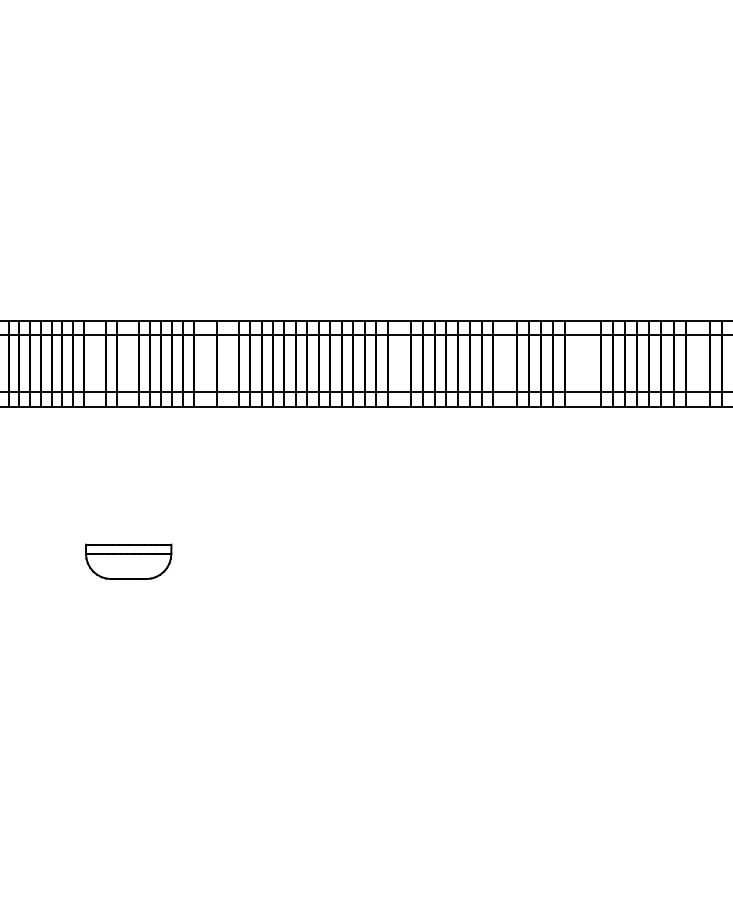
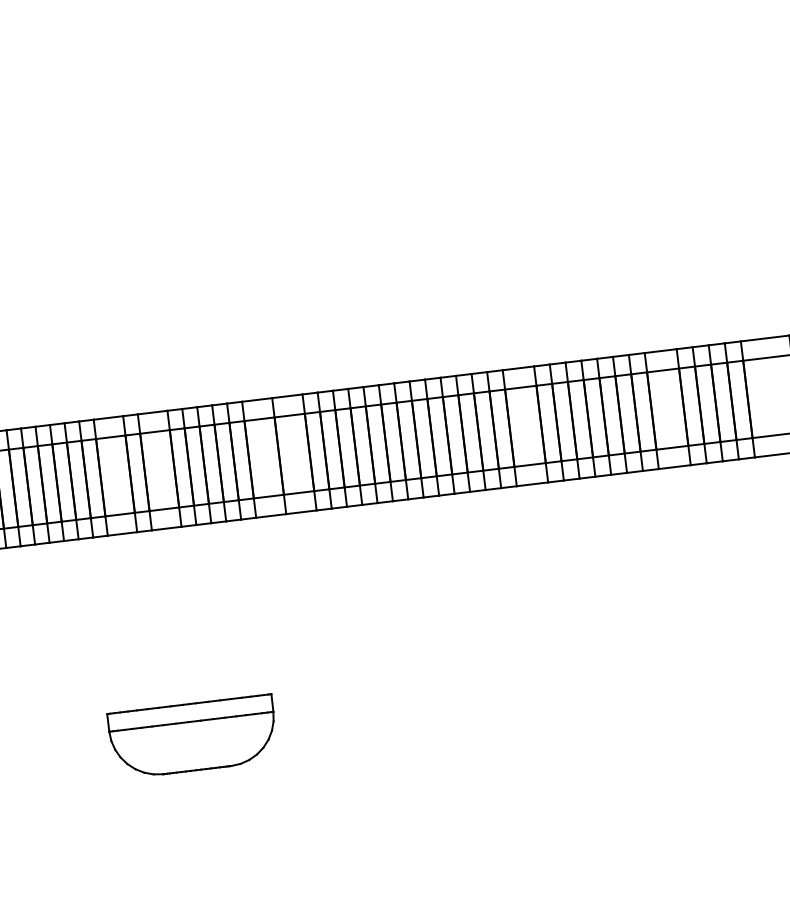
part: (128, 561) -> (192, 736), size x1.43

